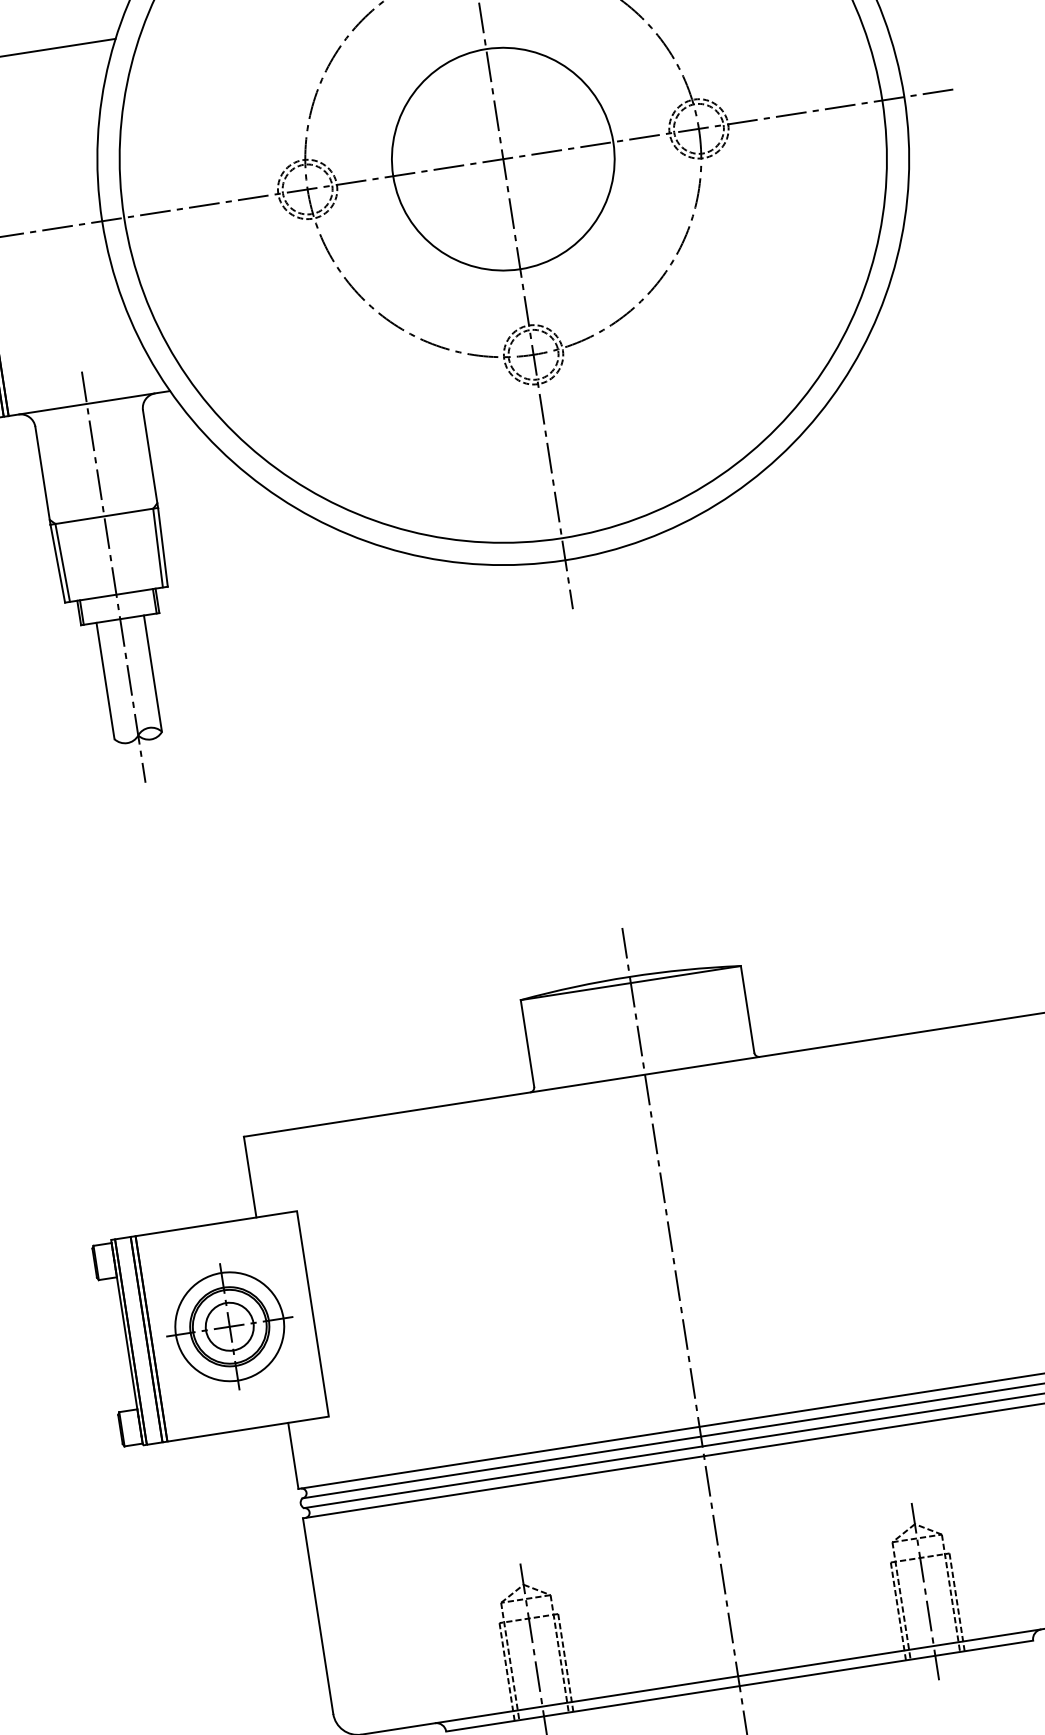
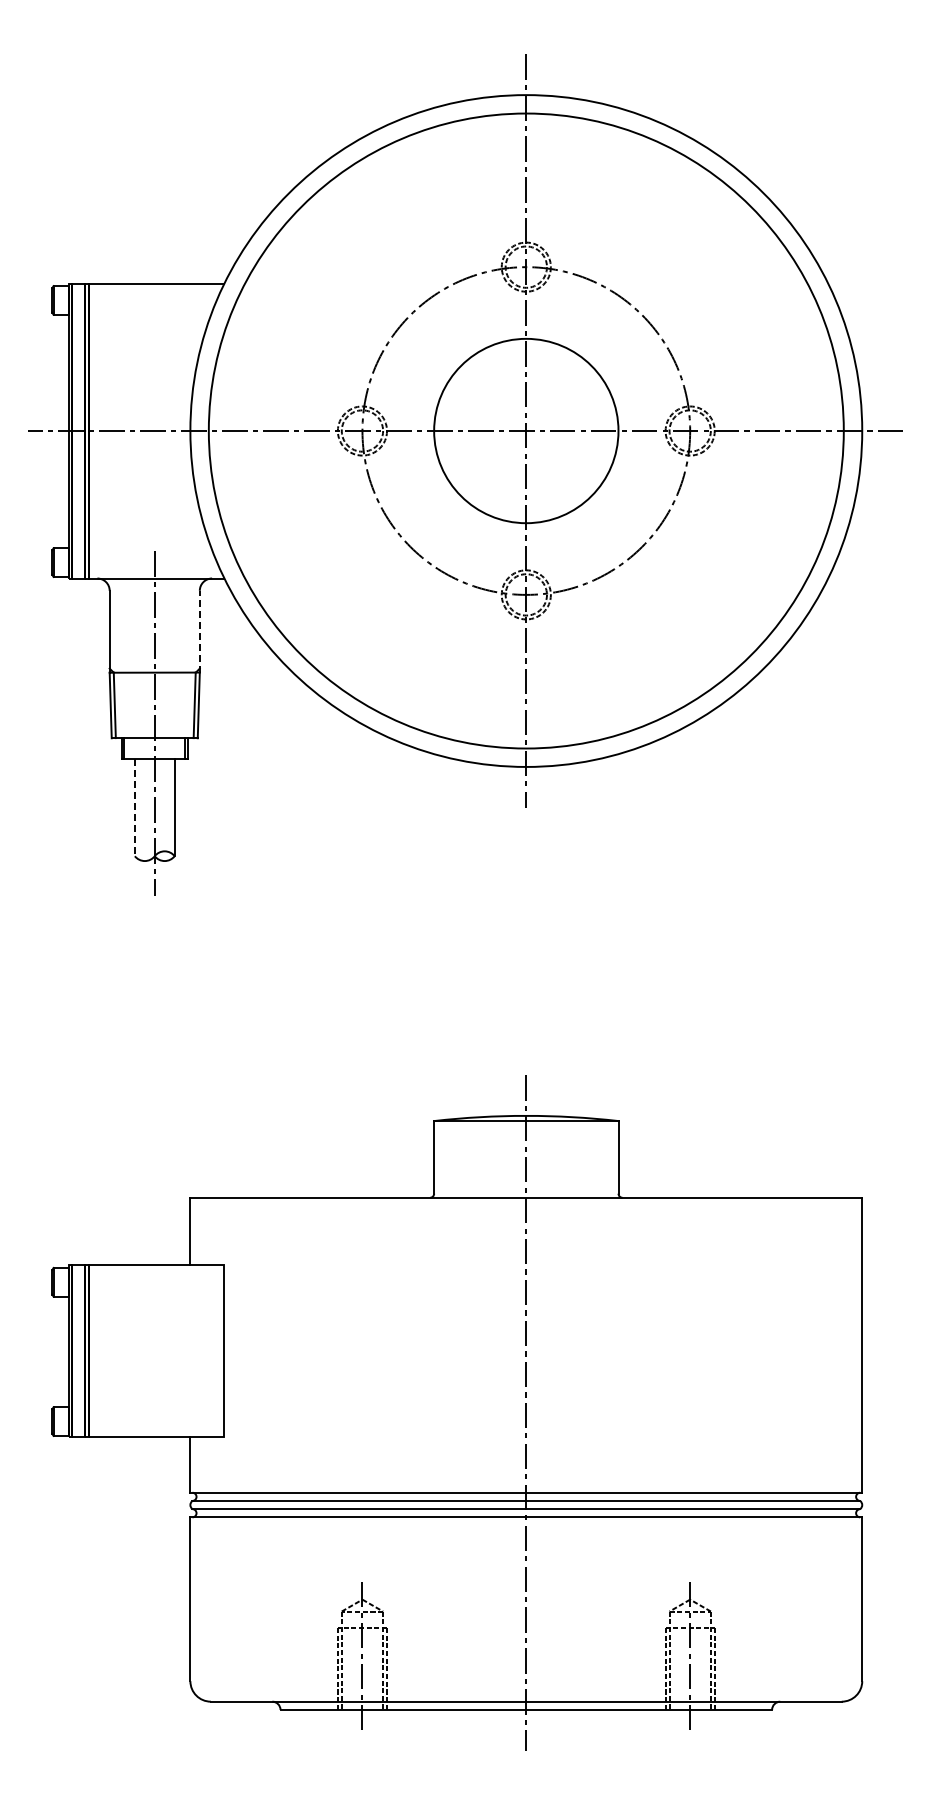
line: (150, 458) -> (199, 631), solid -> dashed
line: (105, 681) -> (134, 807), solid -> dashed
part: (229, 1326) -> (154, 1351), removed

